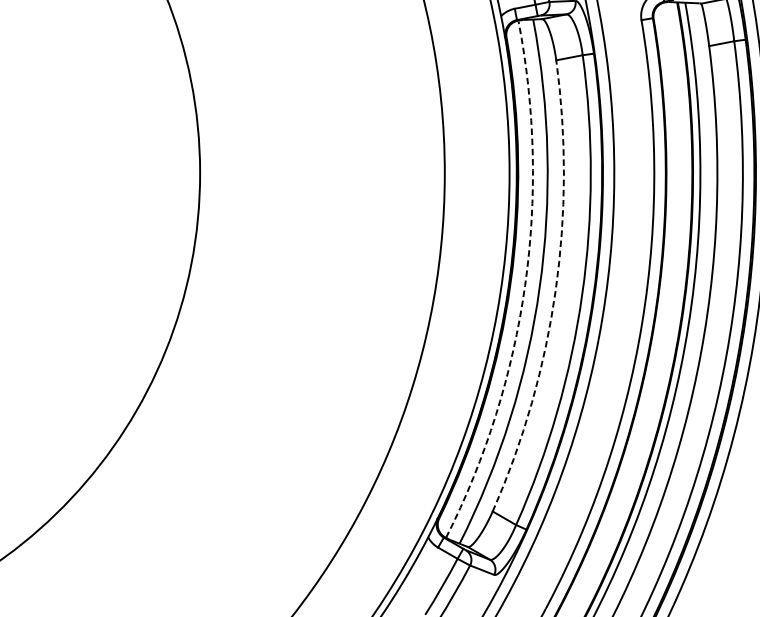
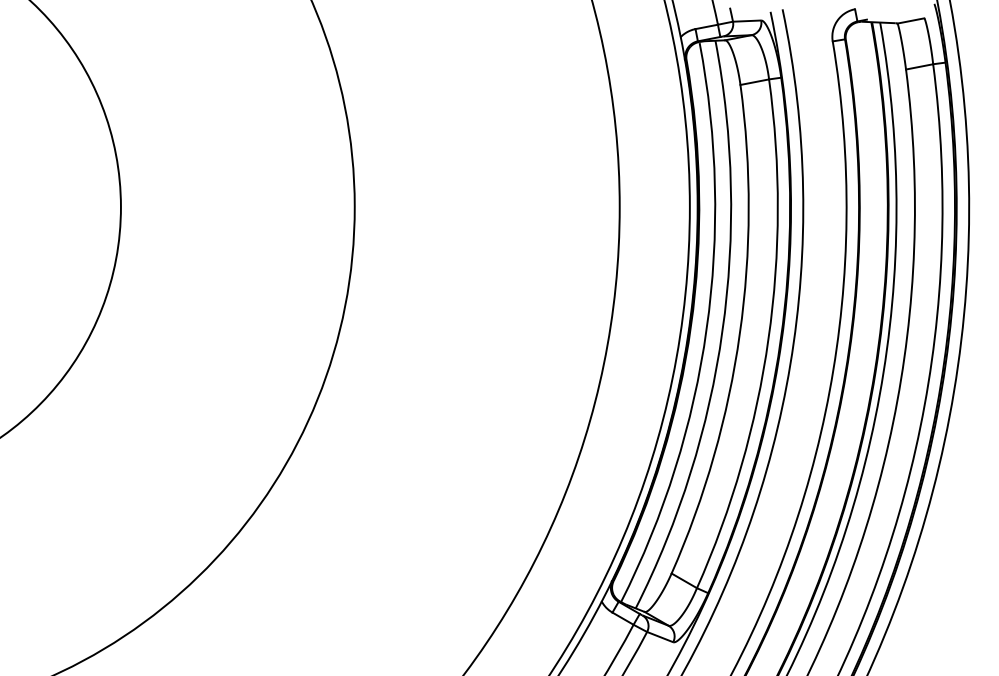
arc: (524, 286) -> (706, 329), dashed -> solid
arc: (555, 290) -> (739, 334), dashed -> solid

